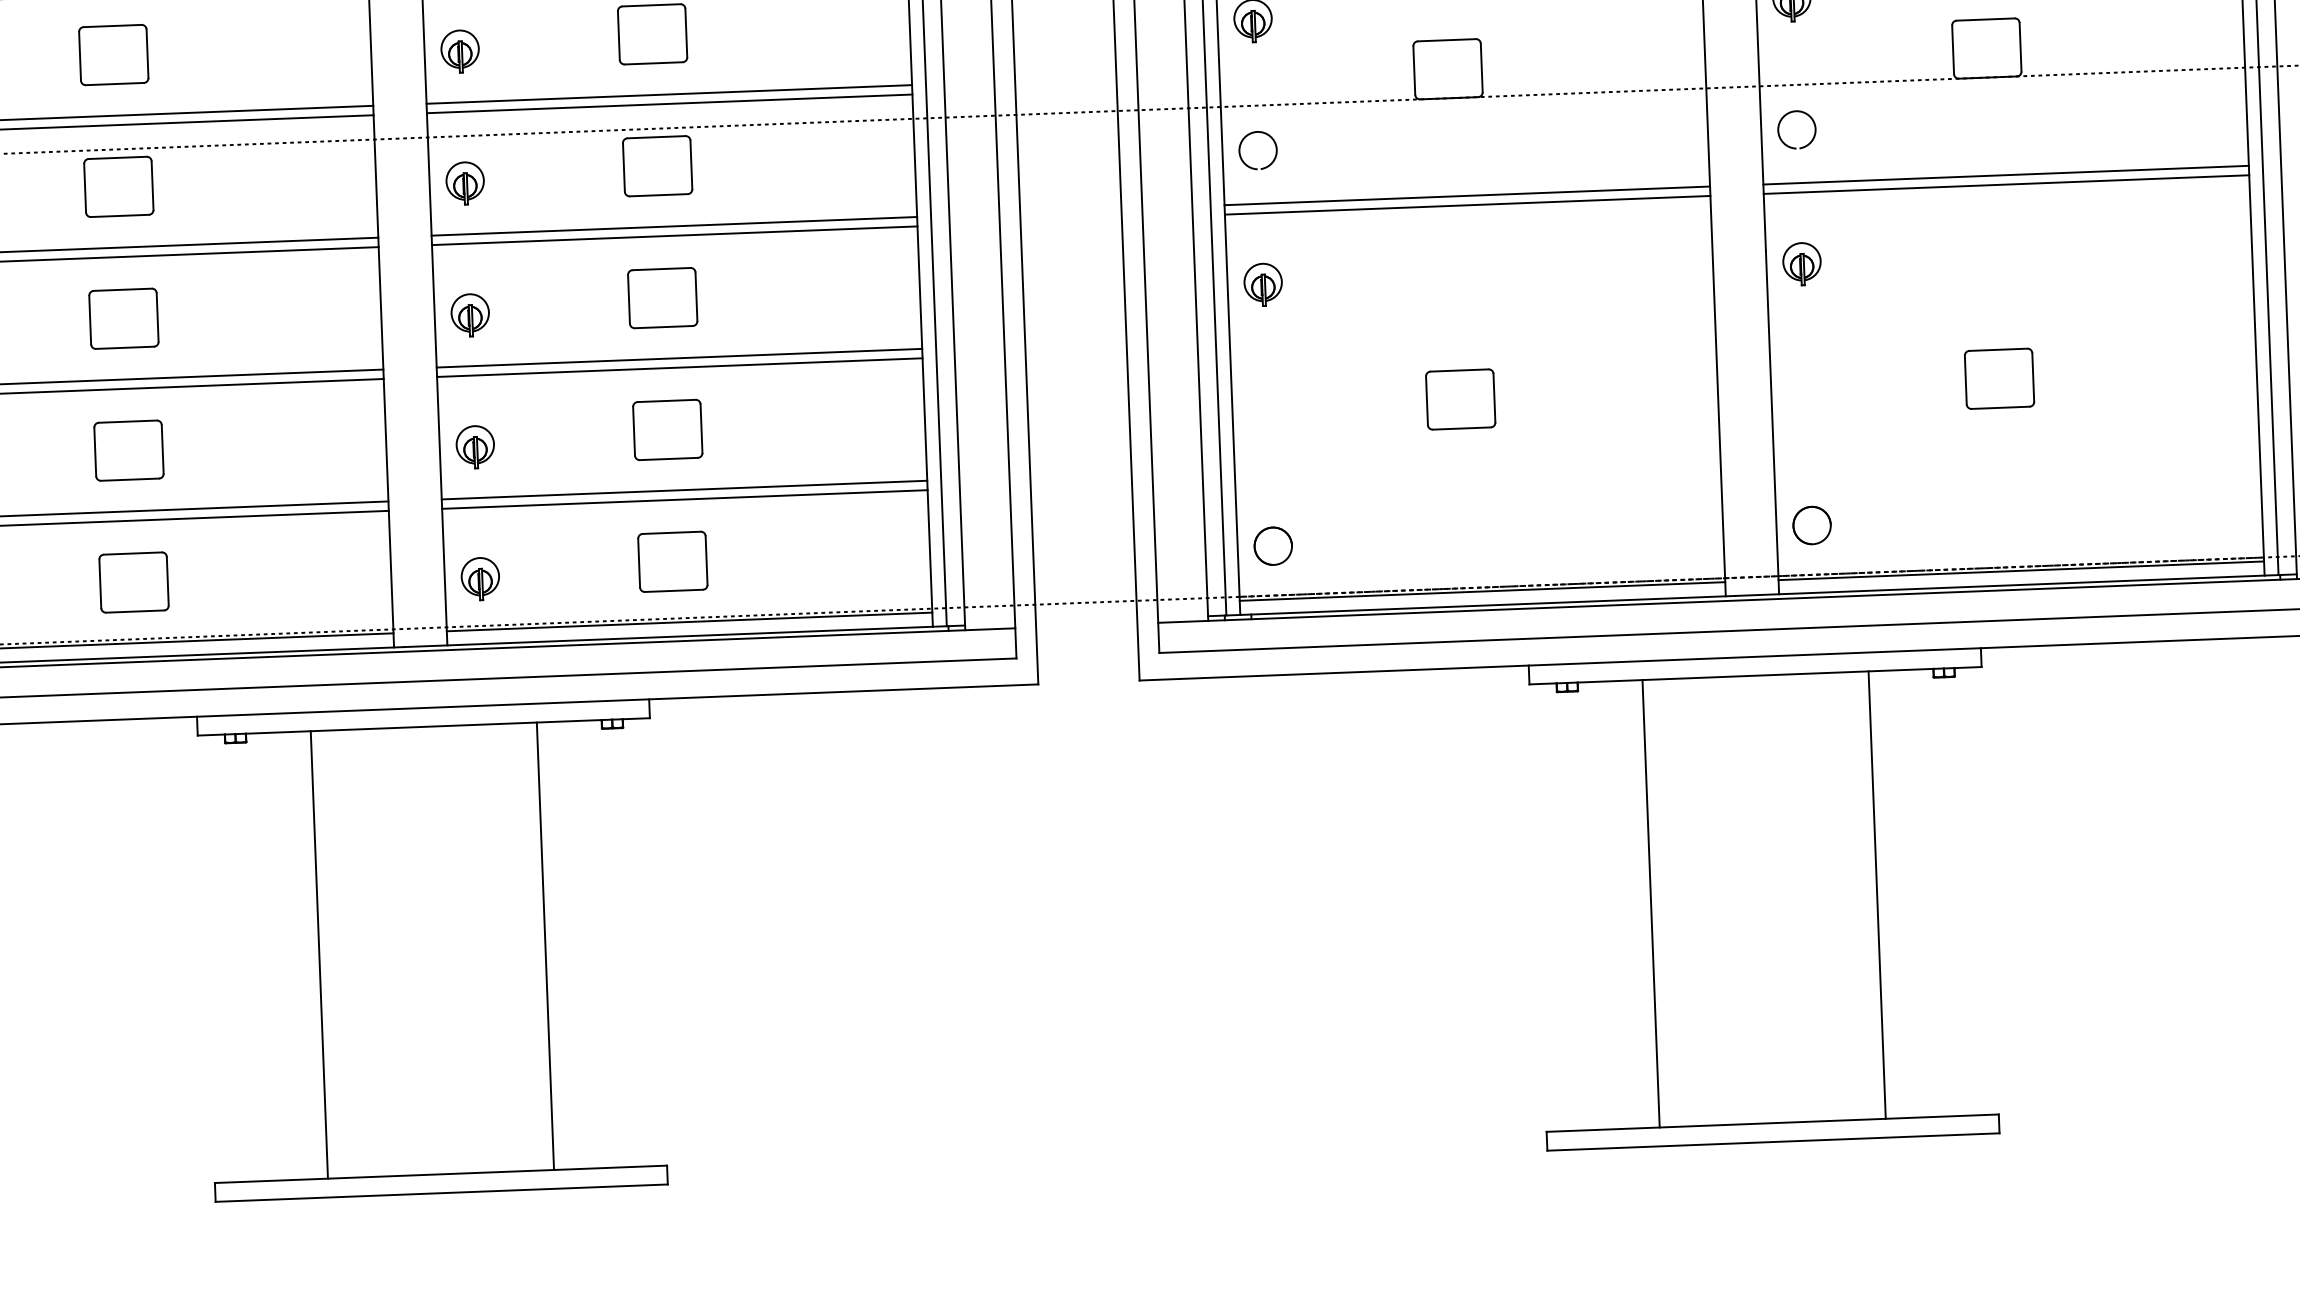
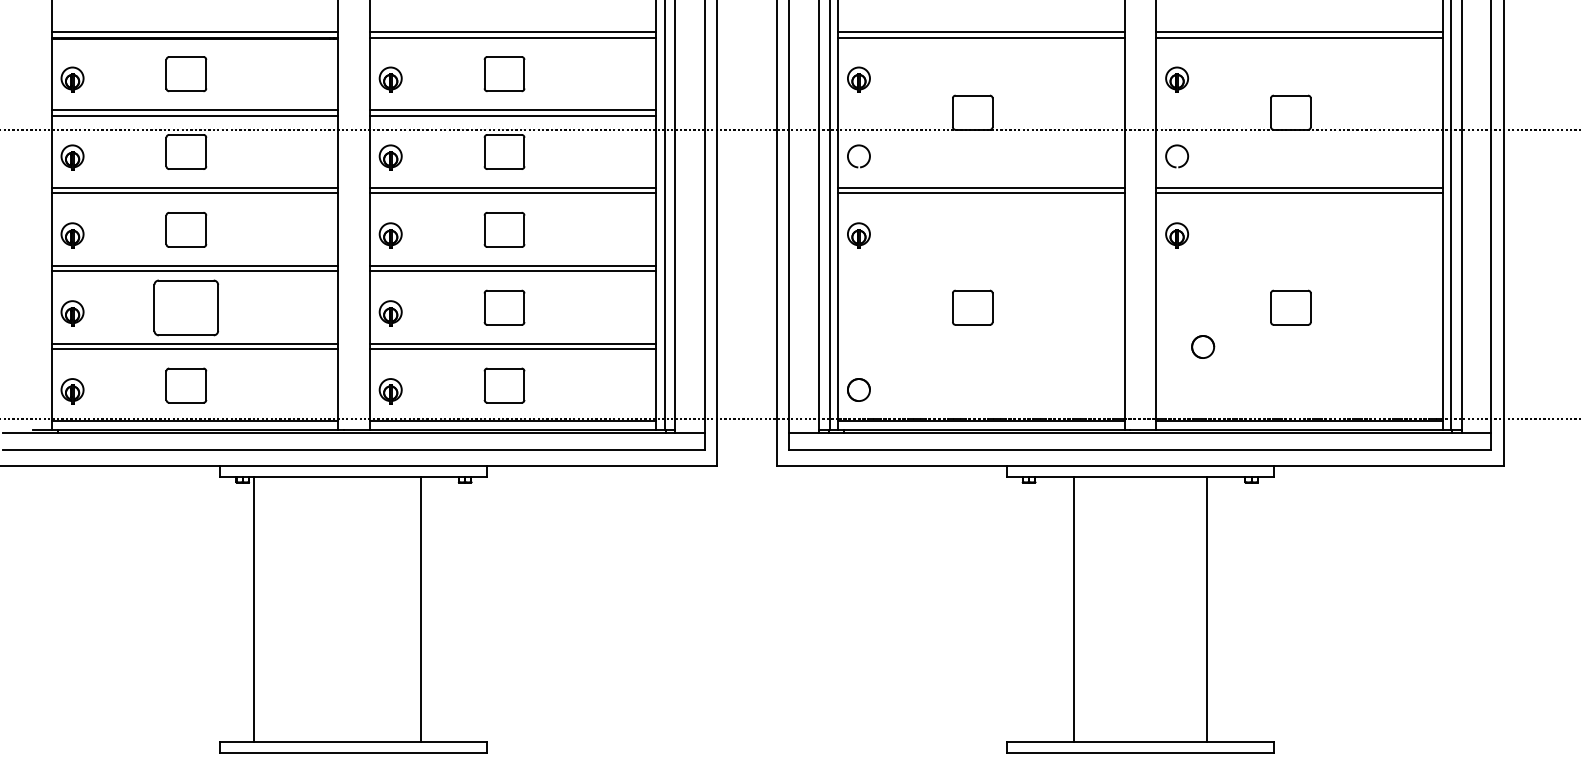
part: (129, 450) -> (186, 307), size x1.6
circle: (1812, 524) -> (1203, 346), moved
line: (319, 955) -> (254, 609), moved

